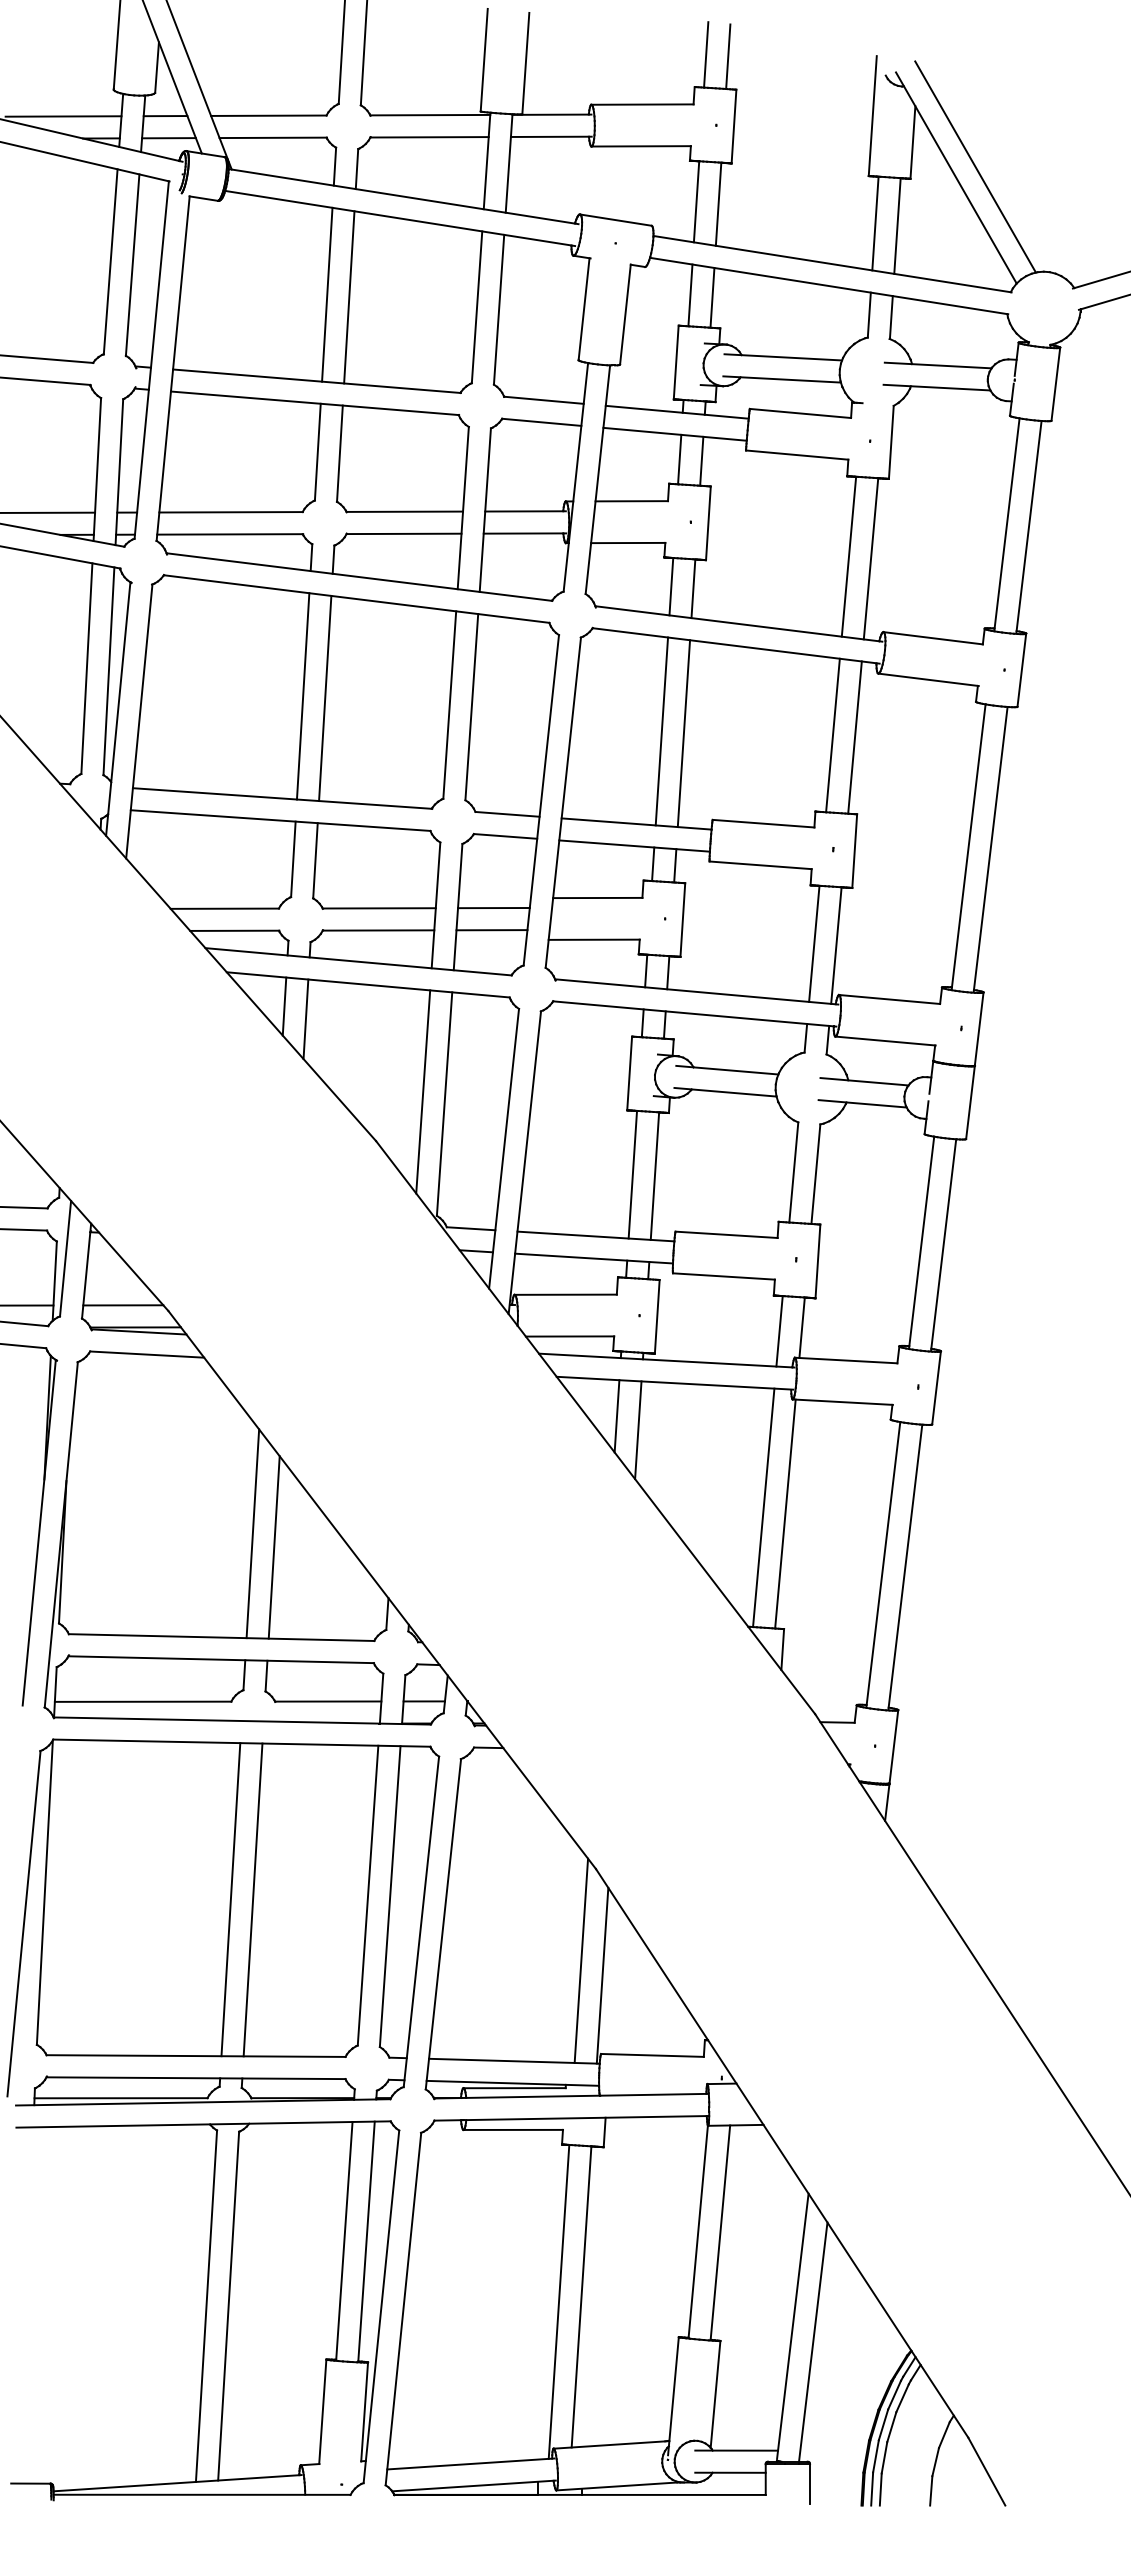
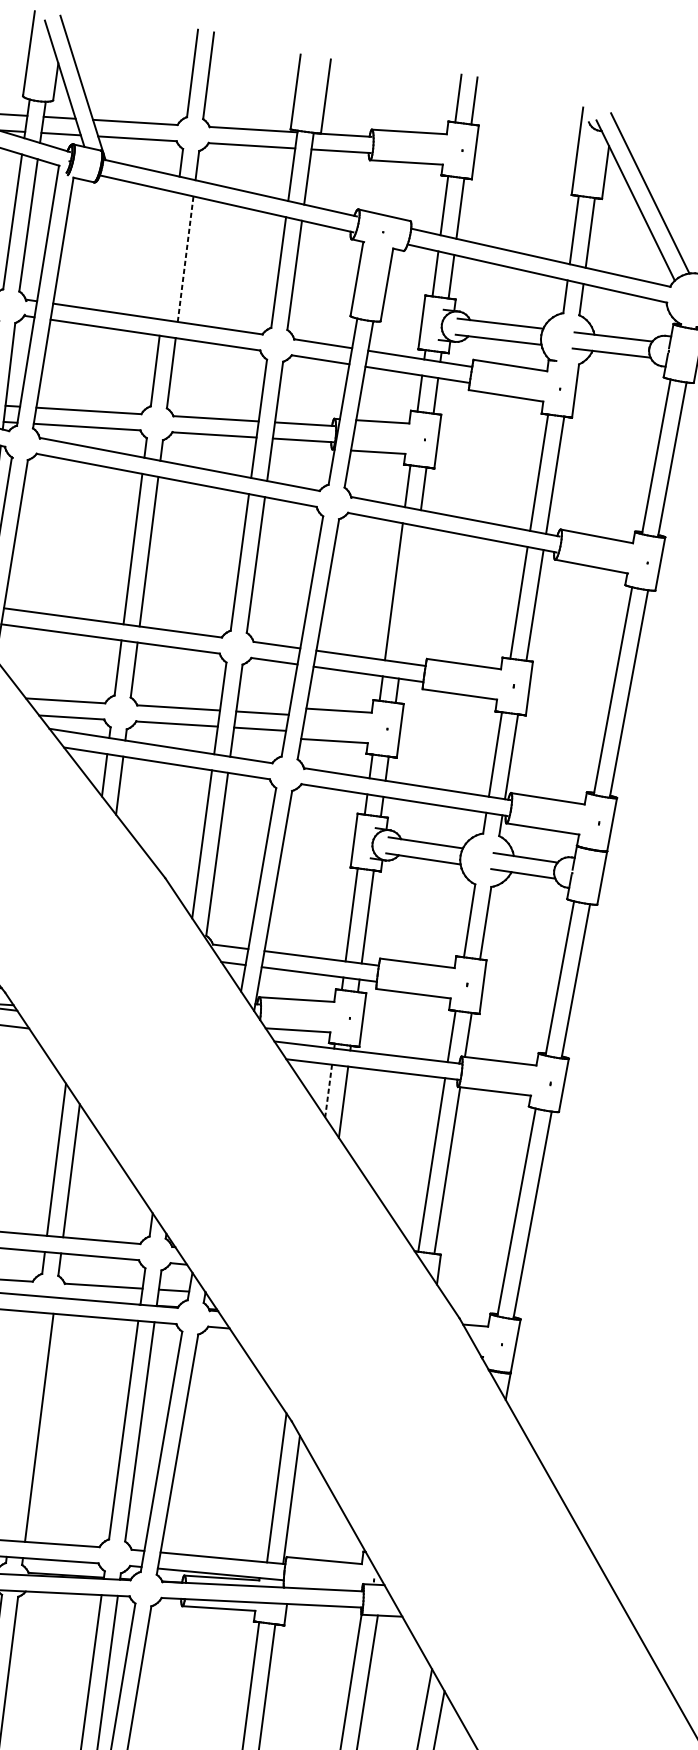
line: (327, 294) -> (169, 256), removed
line: (349, 296) -> (185, 258), solid -> dashed
line: (683, 733) -> (409, 594), removed
line: (616, 1416) -> (328, 1091), solid -> dashed
line: (230, 1899) -> (22, 1426), removed

